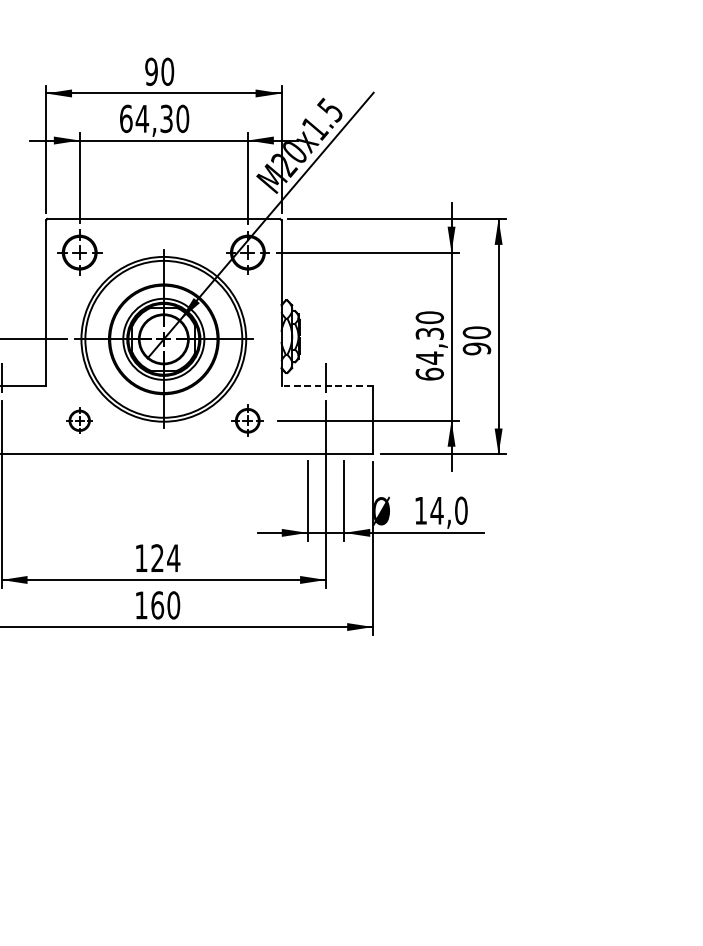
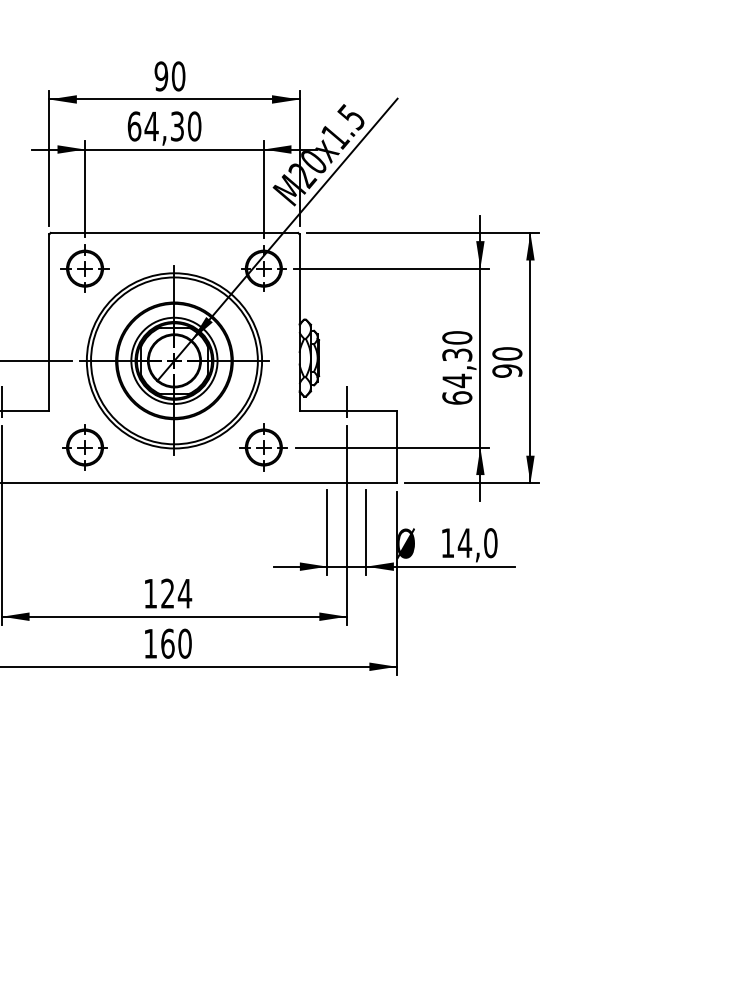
line: (327, 386) -> (348, 410), dashed -> solid
part: (79, 420) -> (84, 447), size x1.67
part: (247, 420) -> (263, 447), size x1.43

